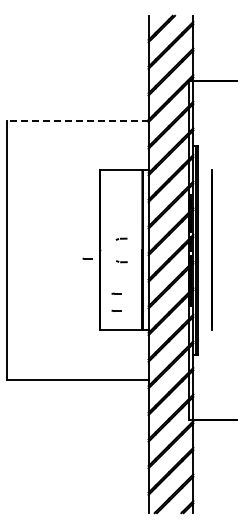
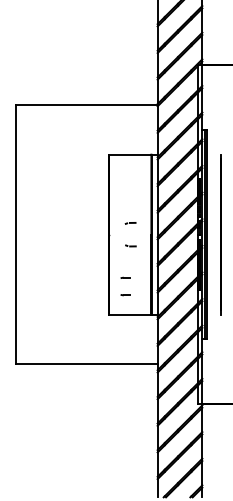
line: (78, 121) -> (87, 105), dashed -> solid
part: (87, 258) -> (96, 242), removed

